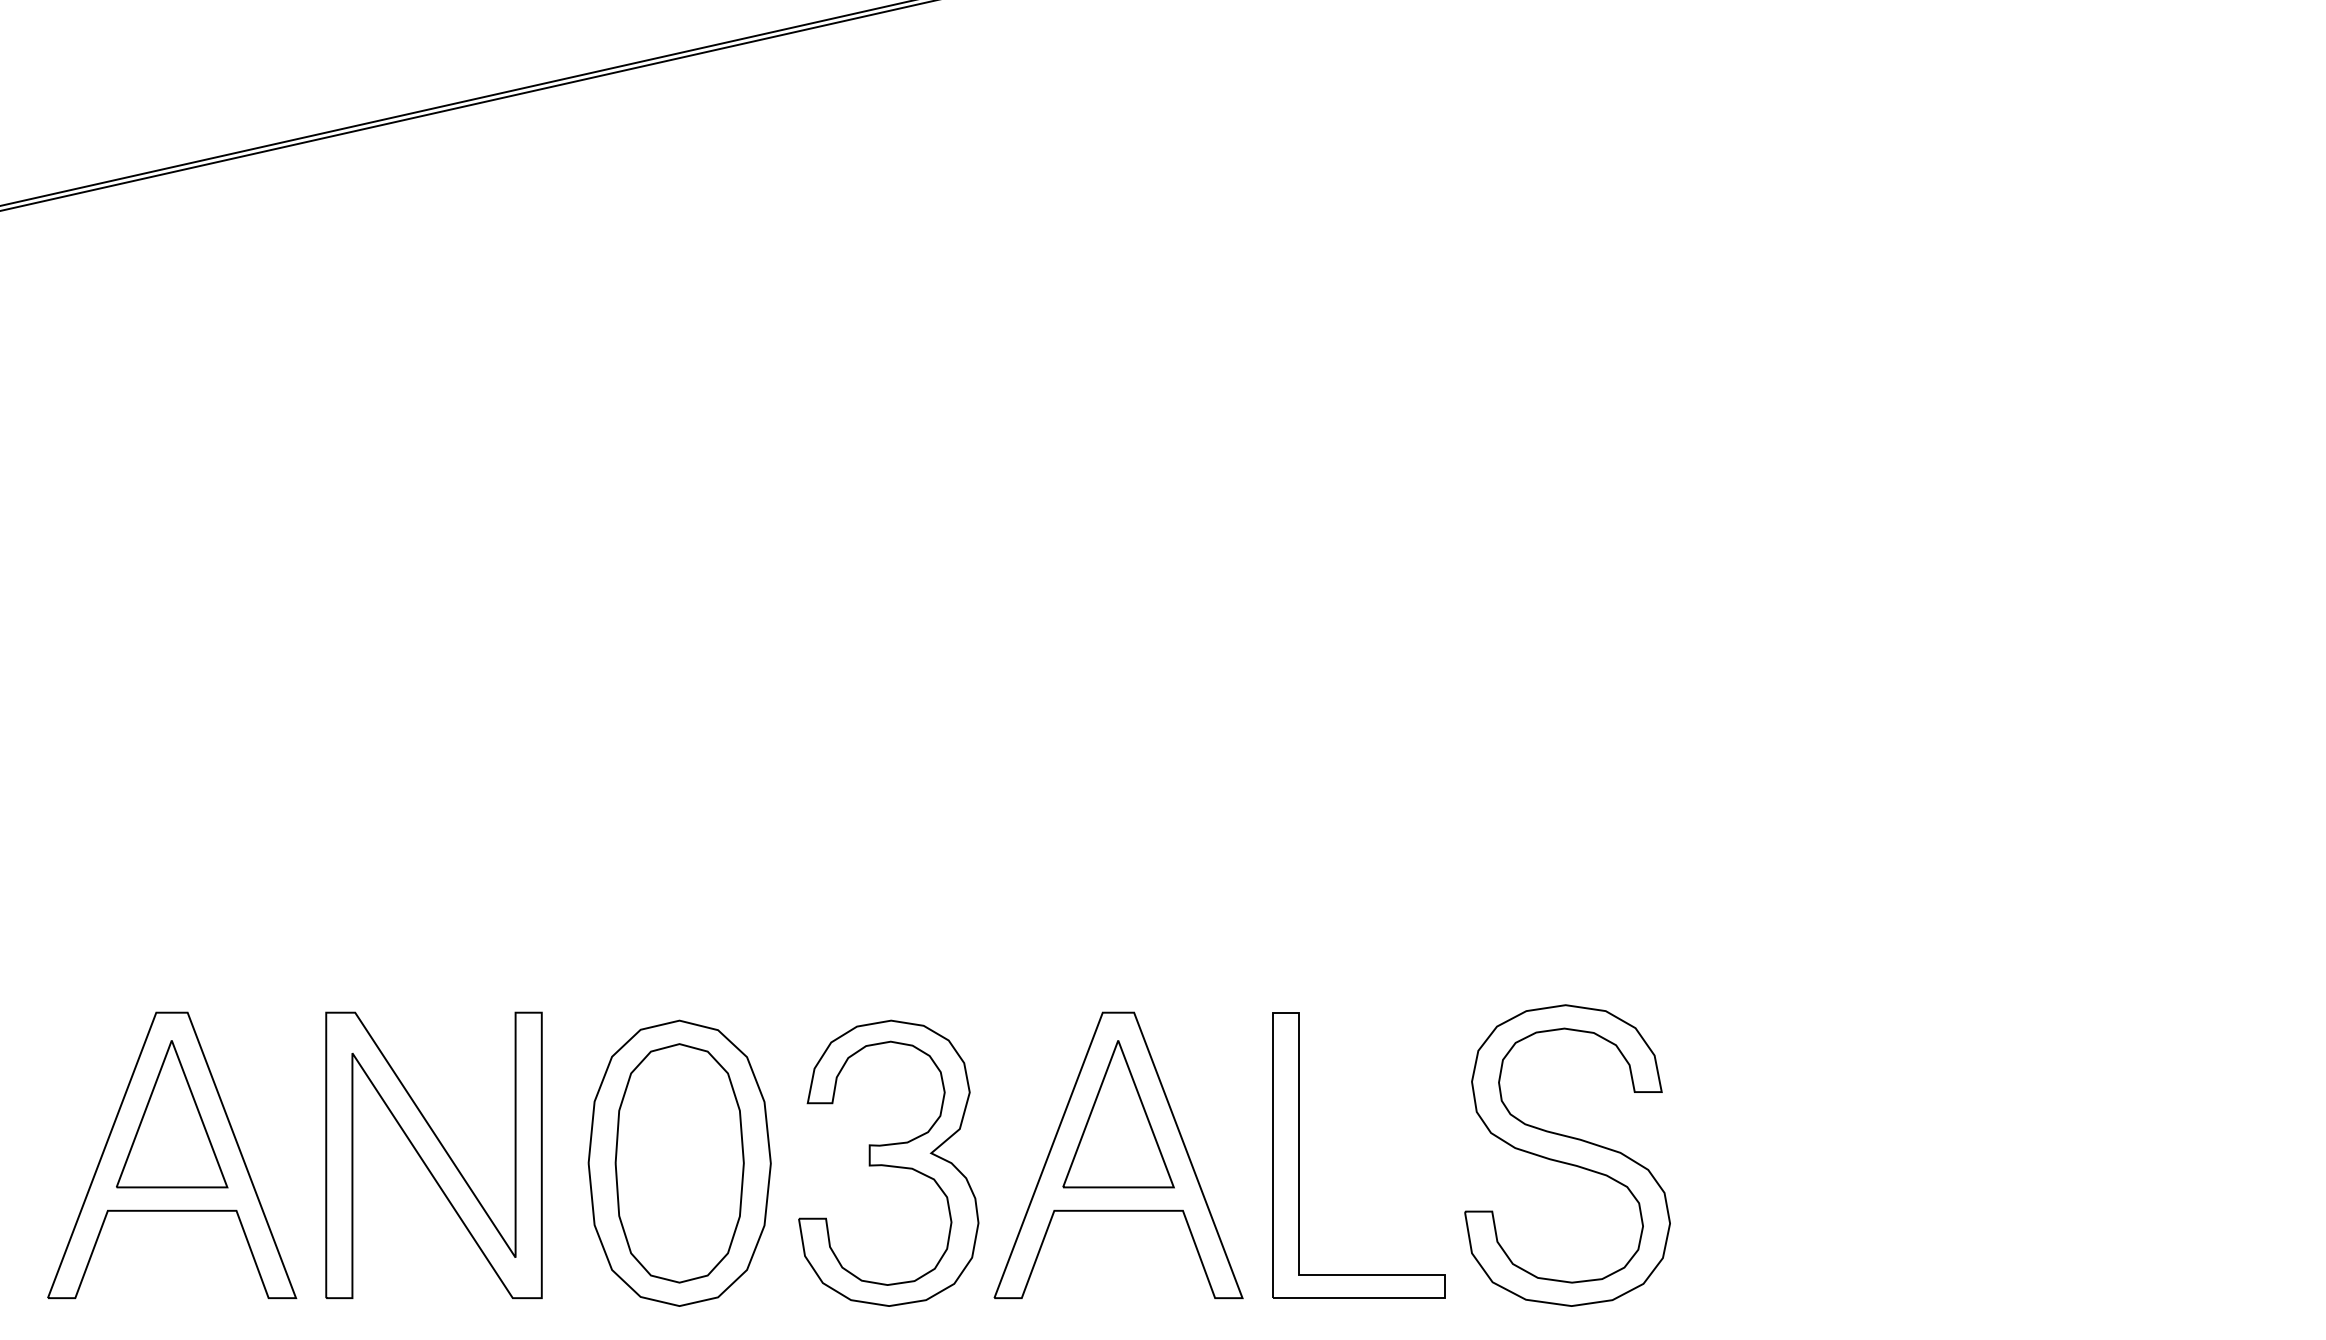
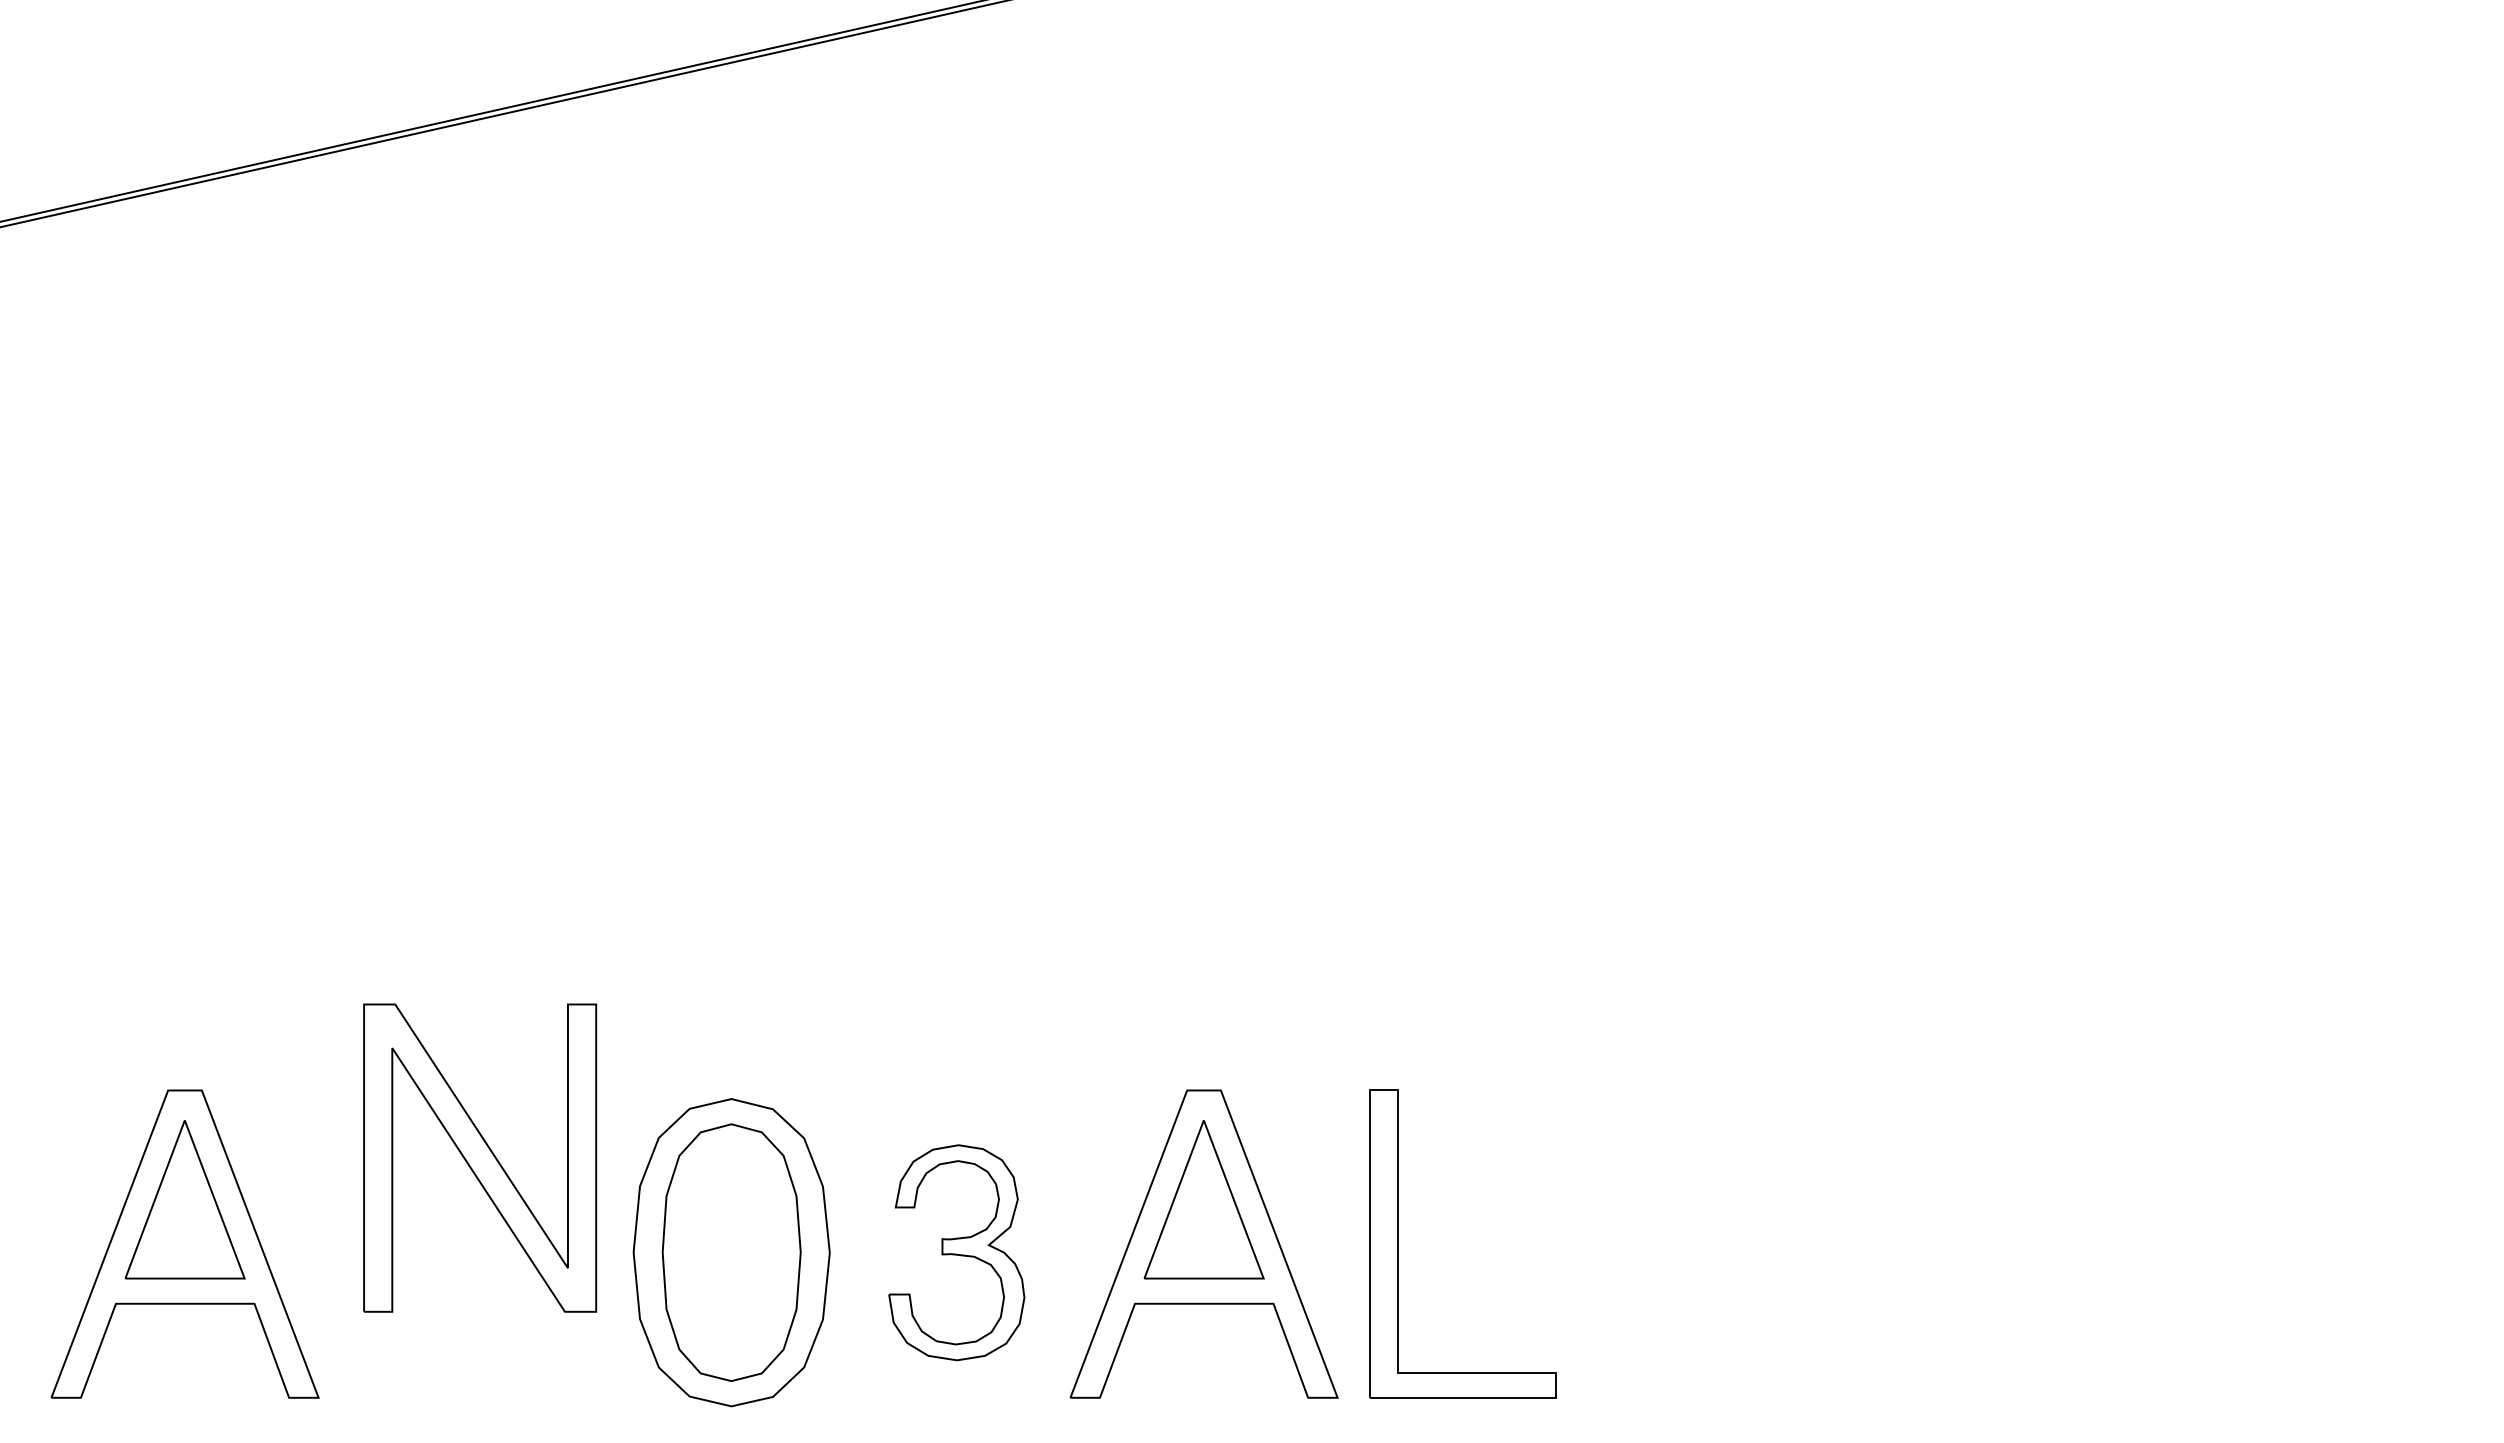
part: (434, 1154) -> (480, 1157), moved
part: (1567, 1155) -> (1687, 1244), removed
part: (888, 1163) -> (956, 1252), size x0.7

